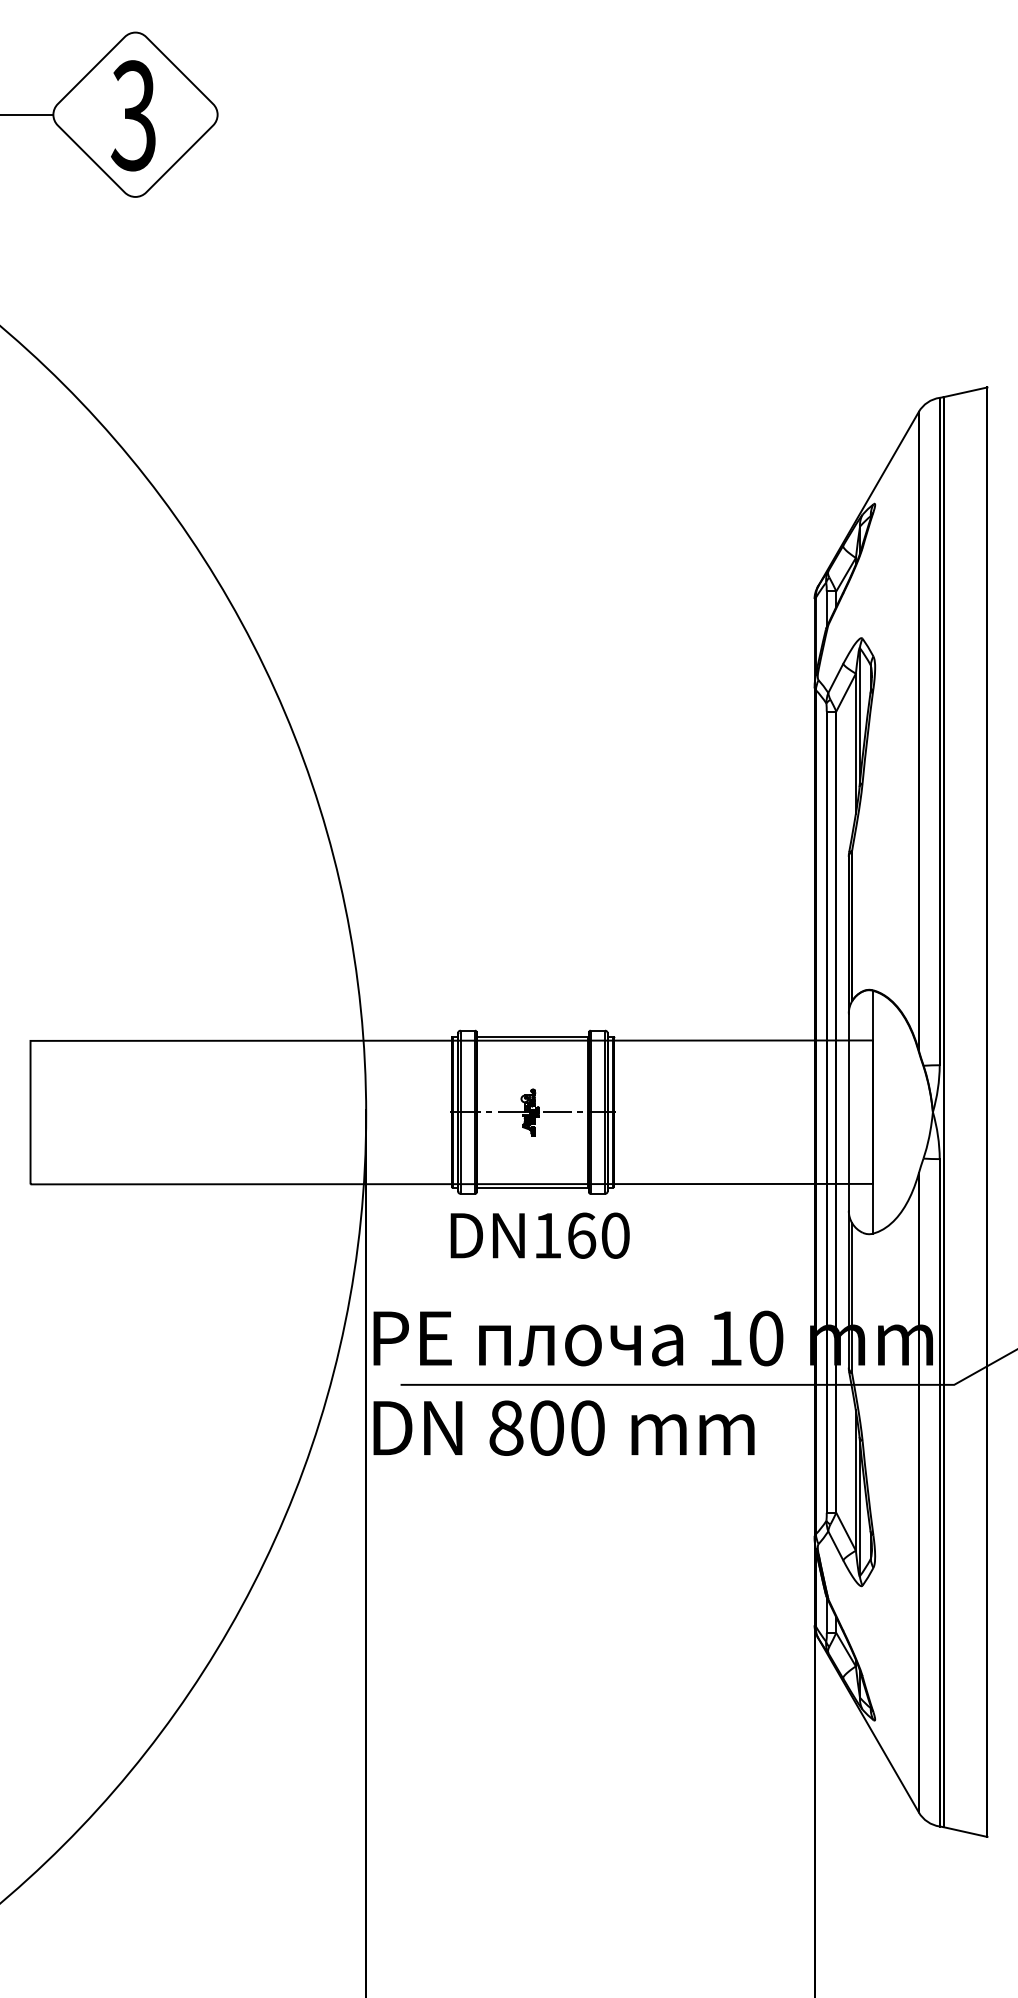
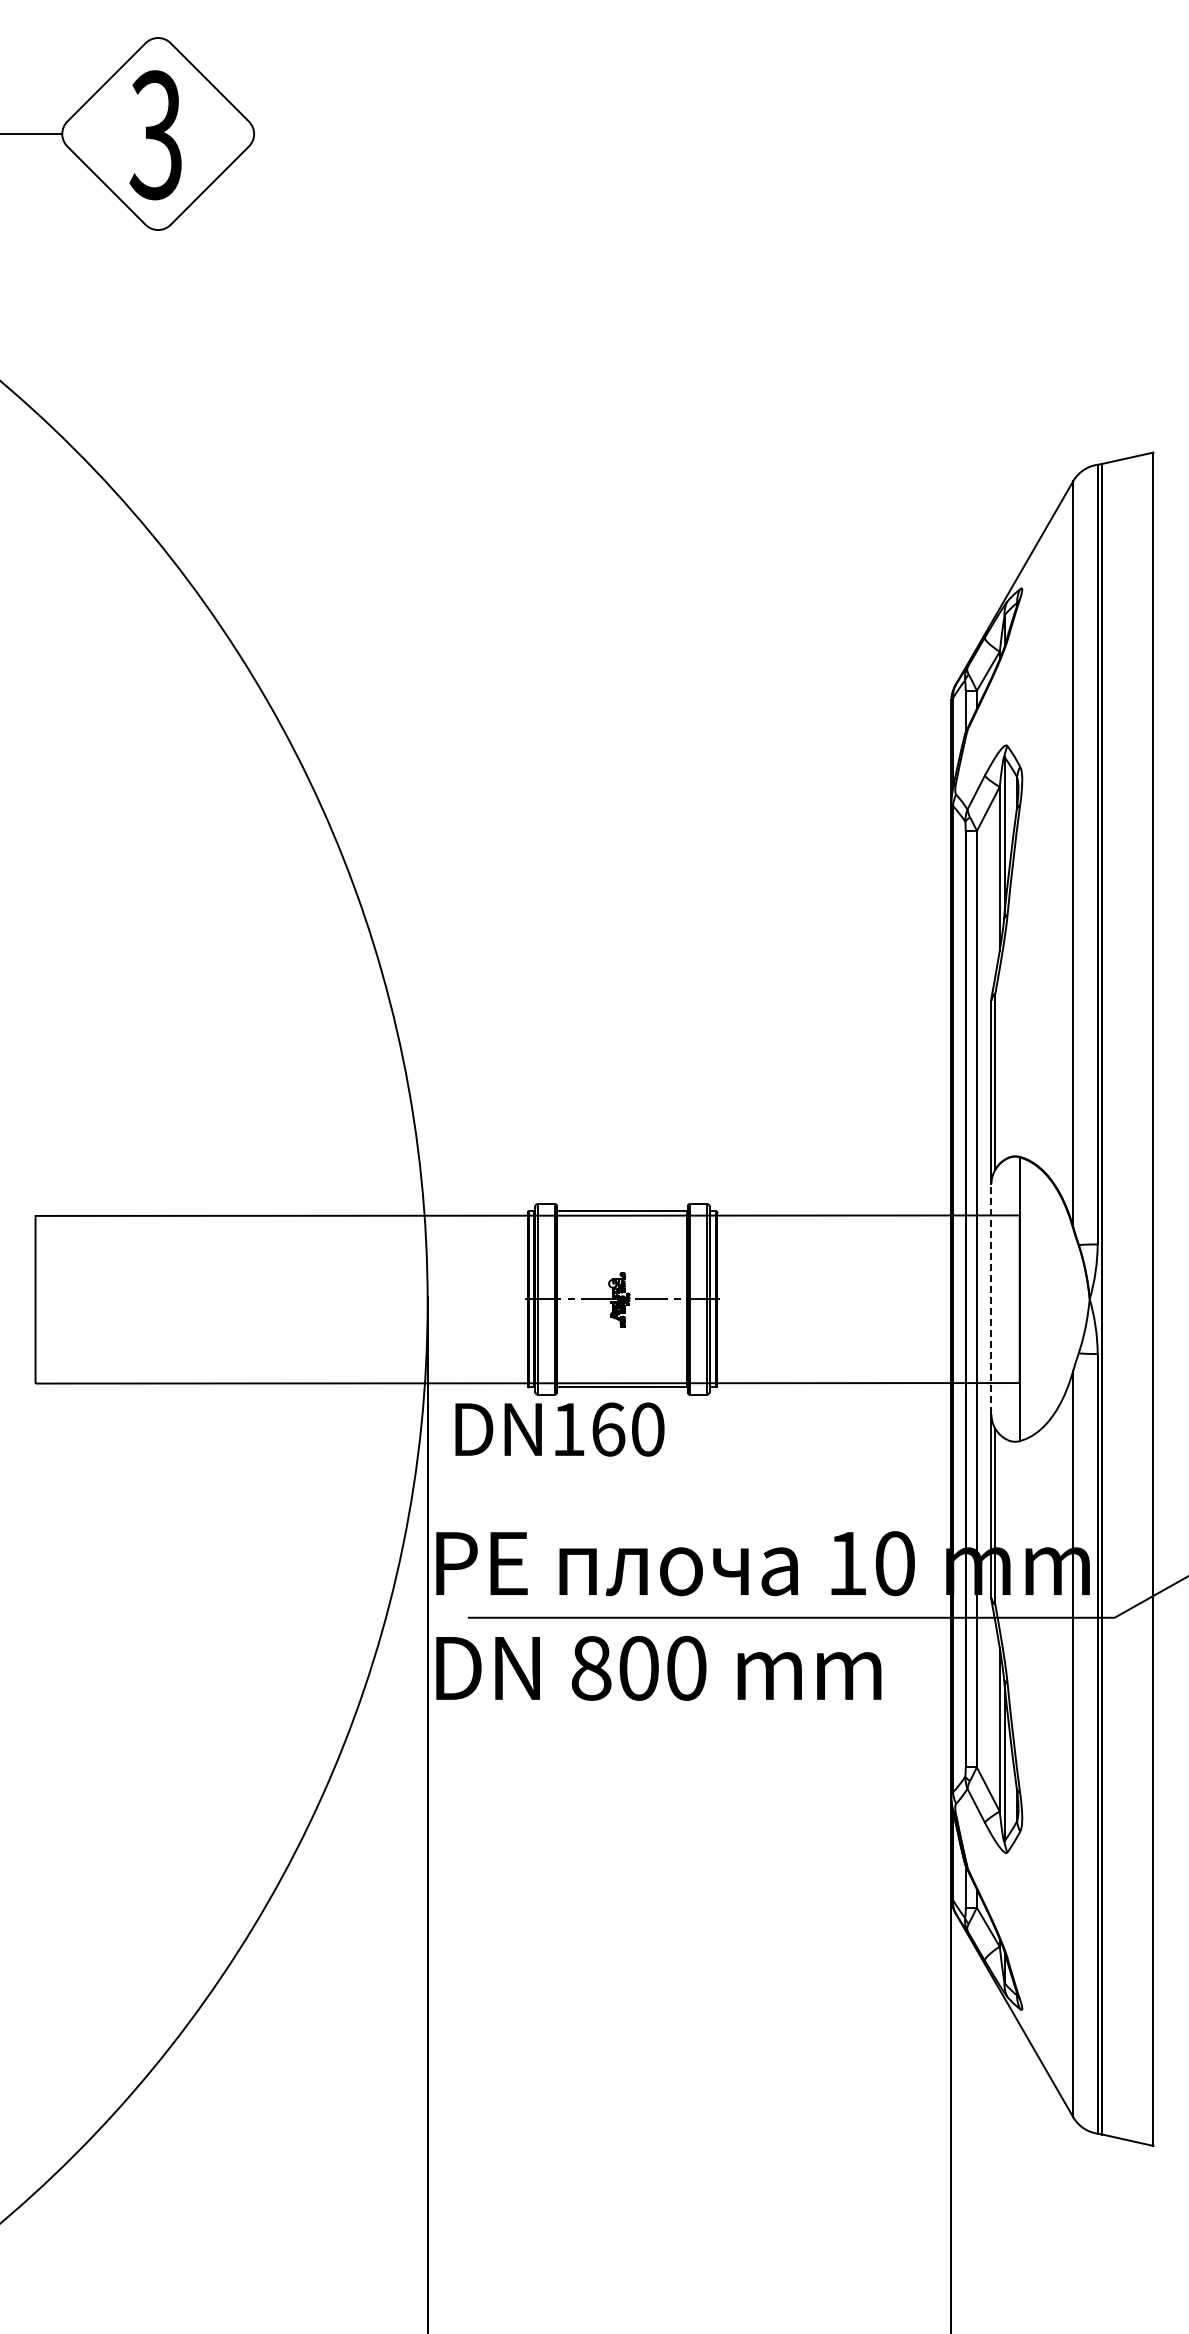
line: (848, 1111) -> (991, 1298), solid -> dashed
text: (539, 1235) -> (559, 1429), moved

